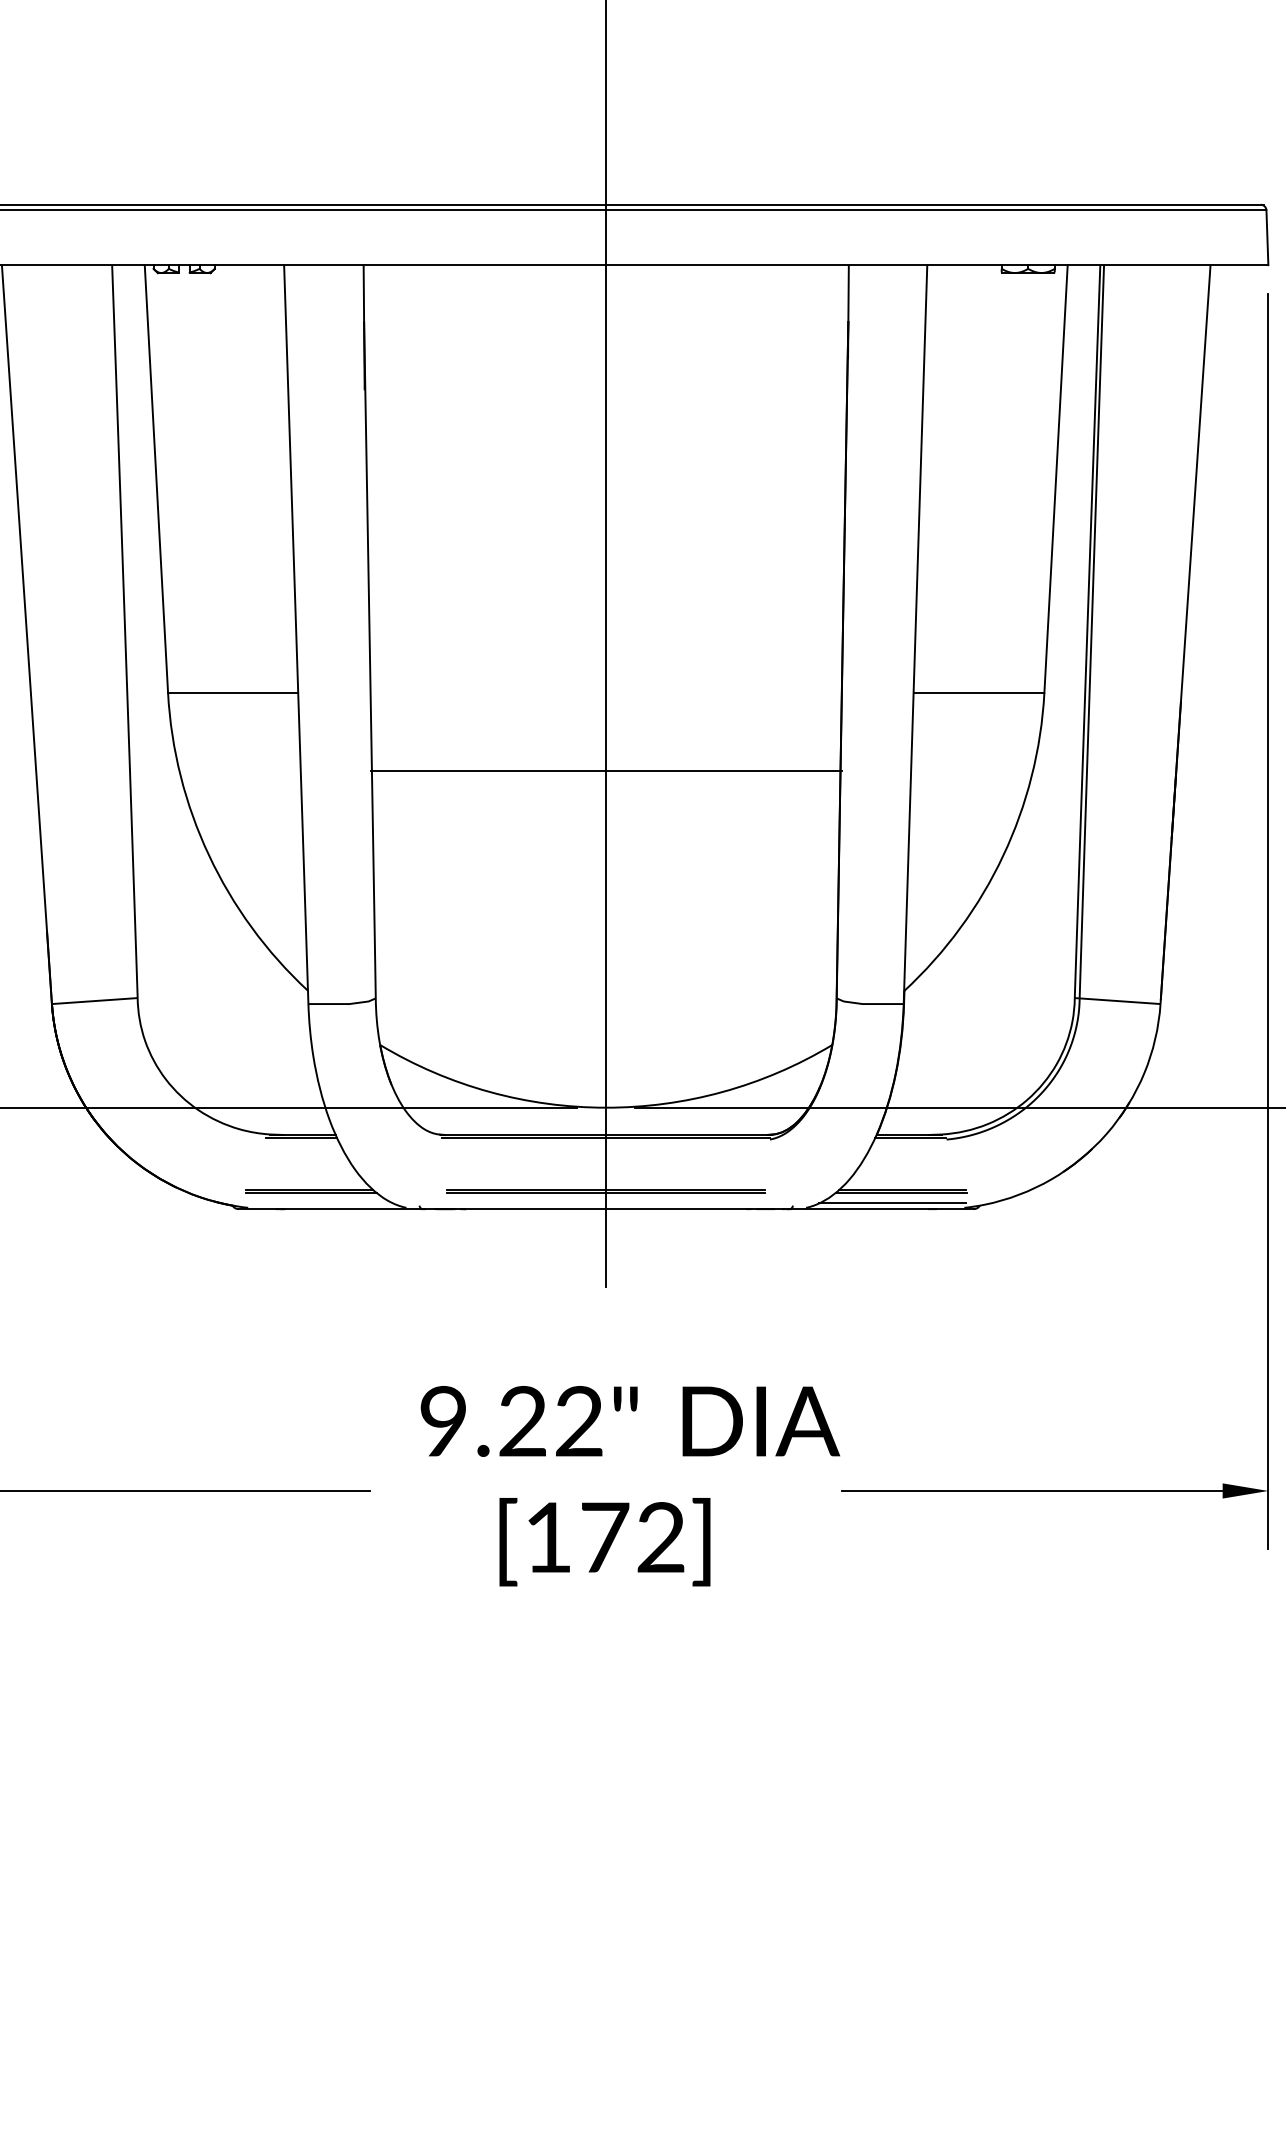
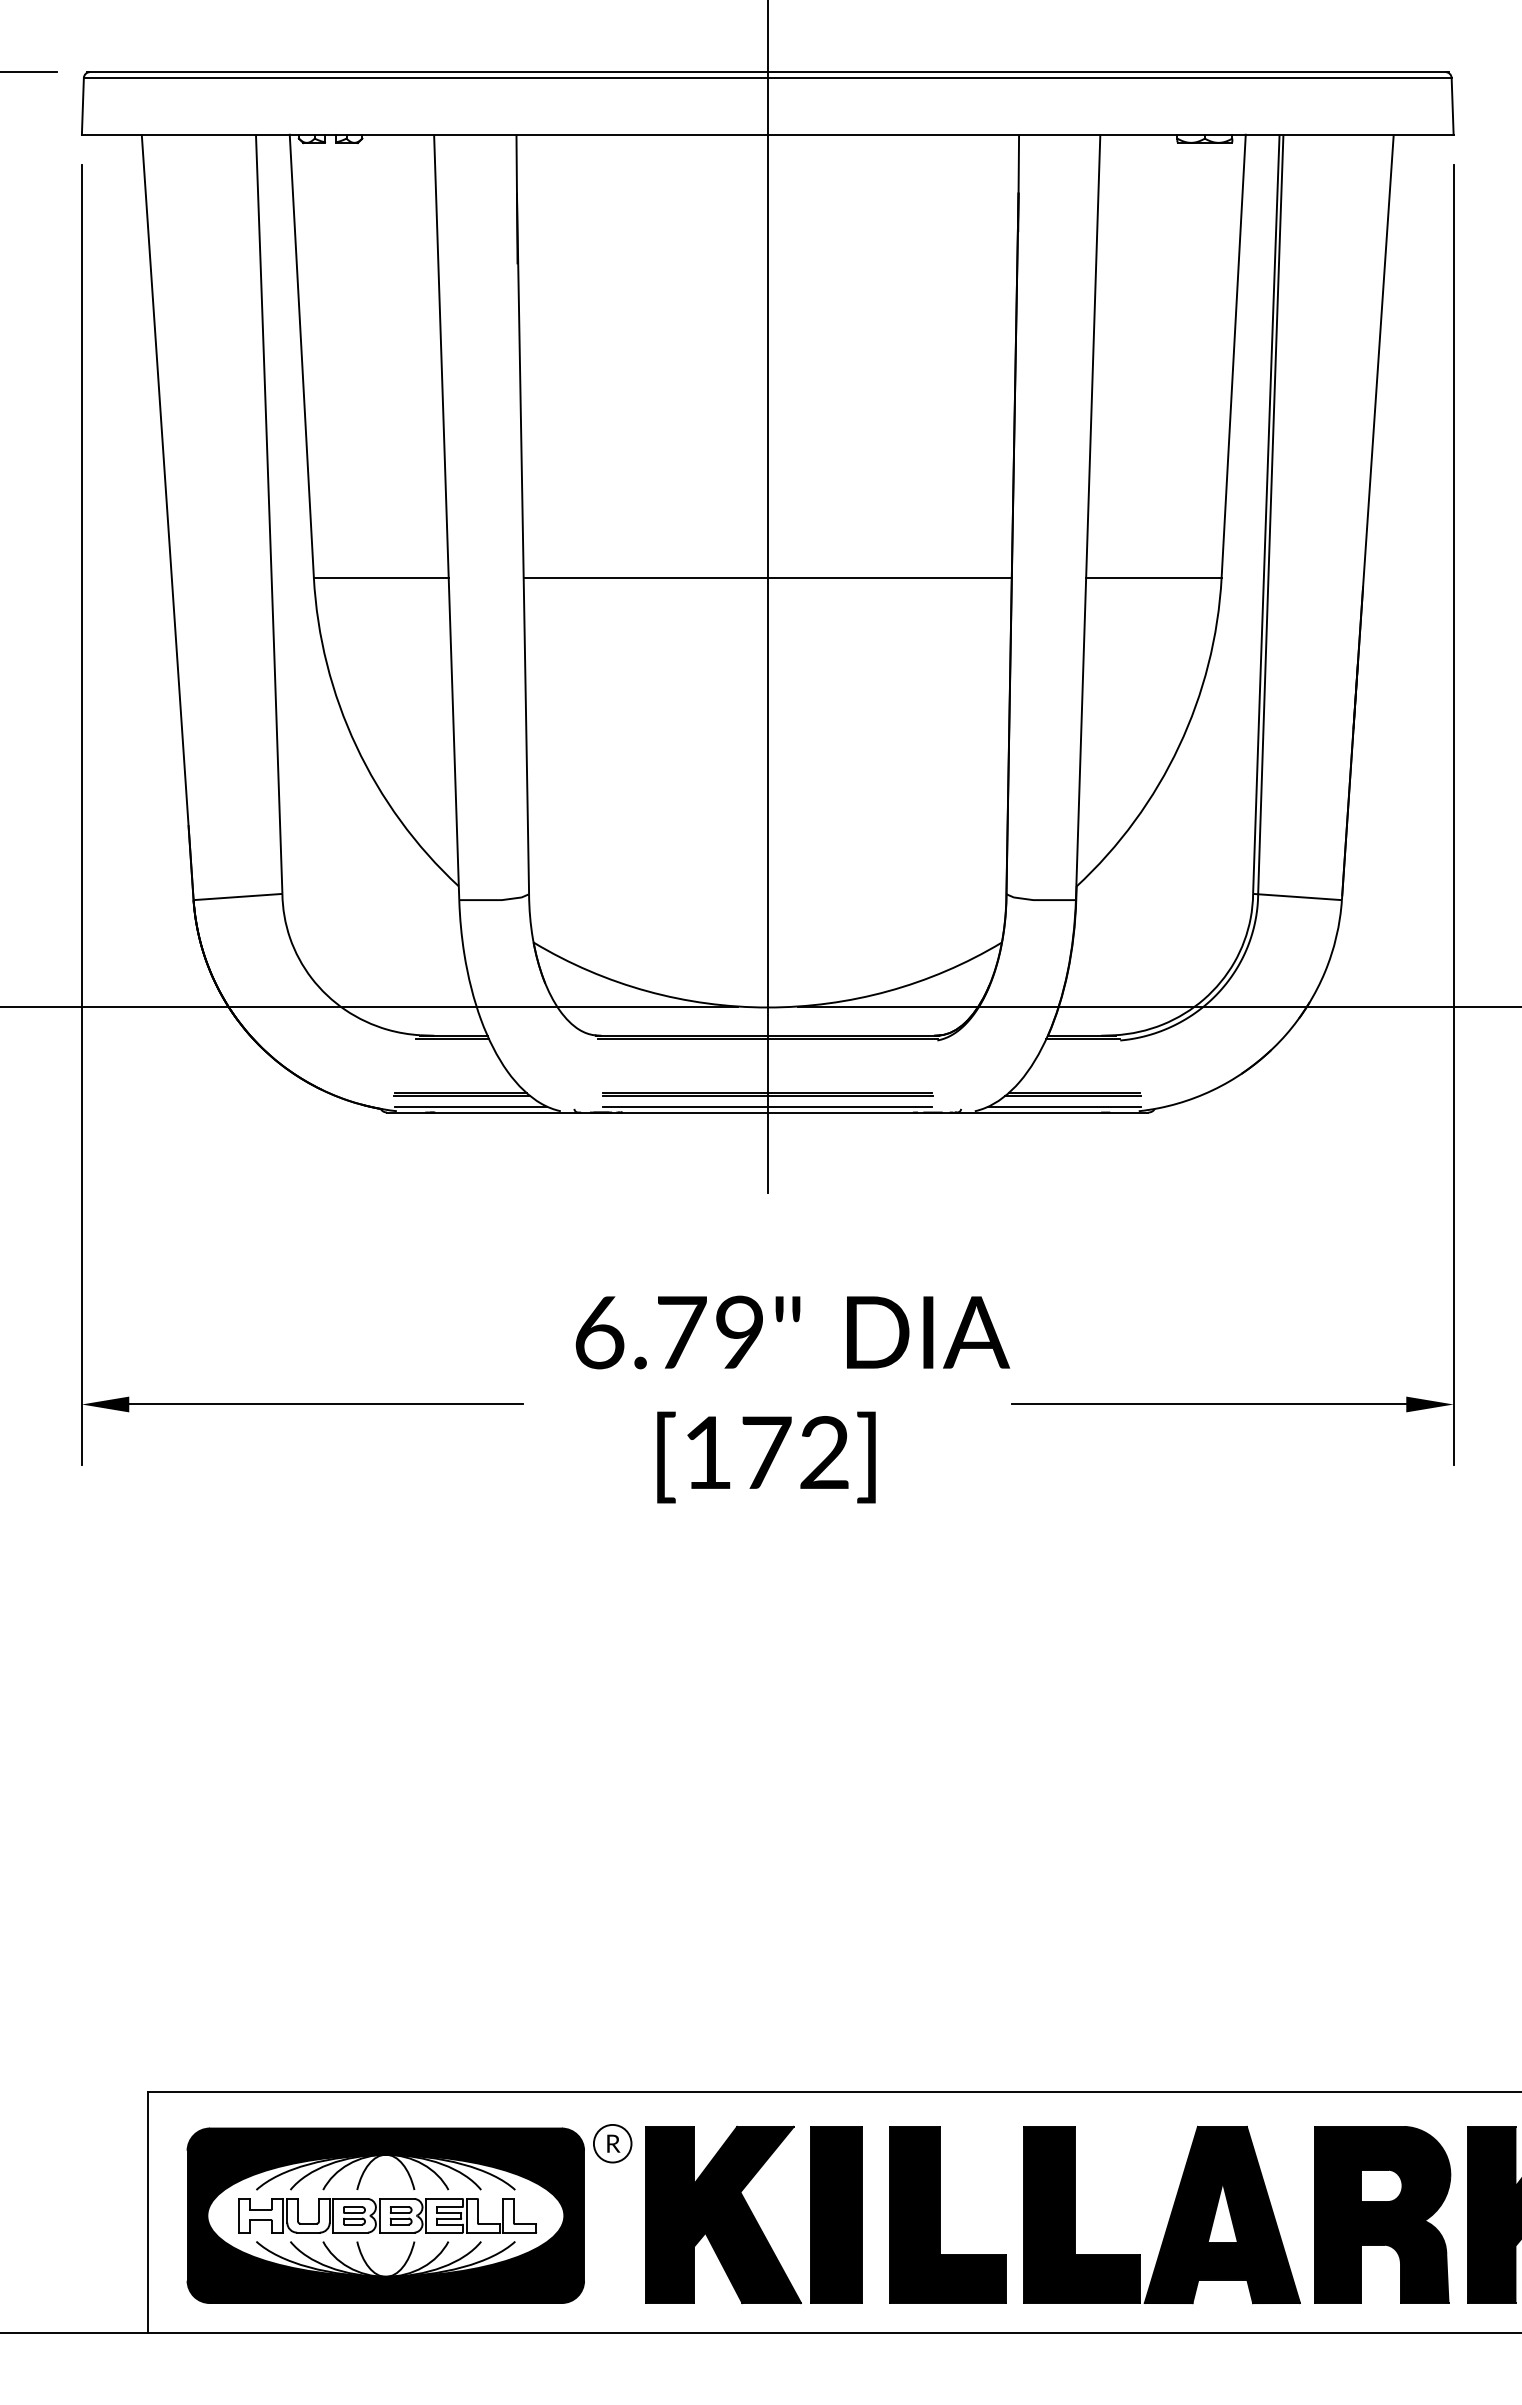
line: (605, 770) -> (767, 577), moved
line: (319, 1203) -> (470, 1106), added
line: (605, 1203) -> (767, 1106), added
text: (511, 1421) -> (669, 1332), 9.22" -> 6.79"

